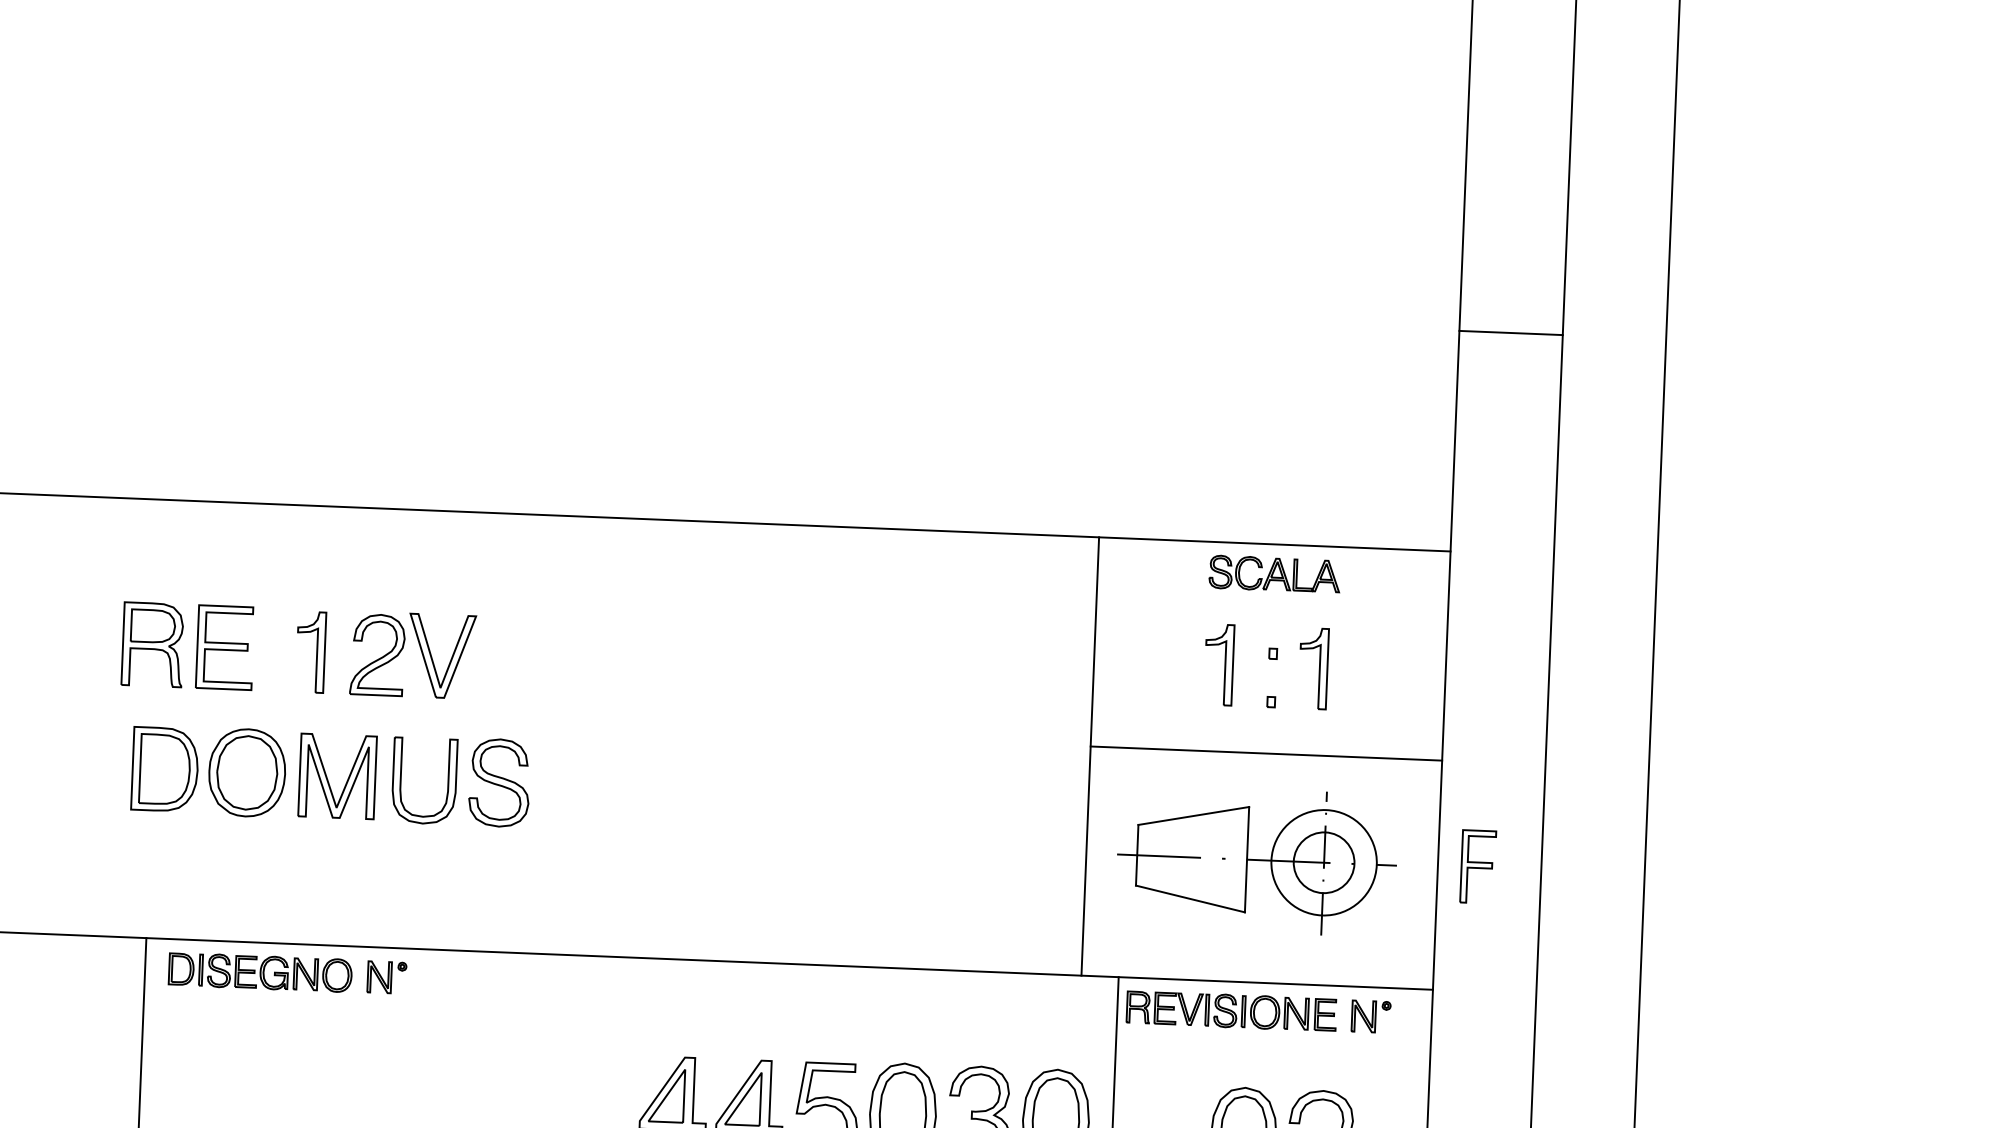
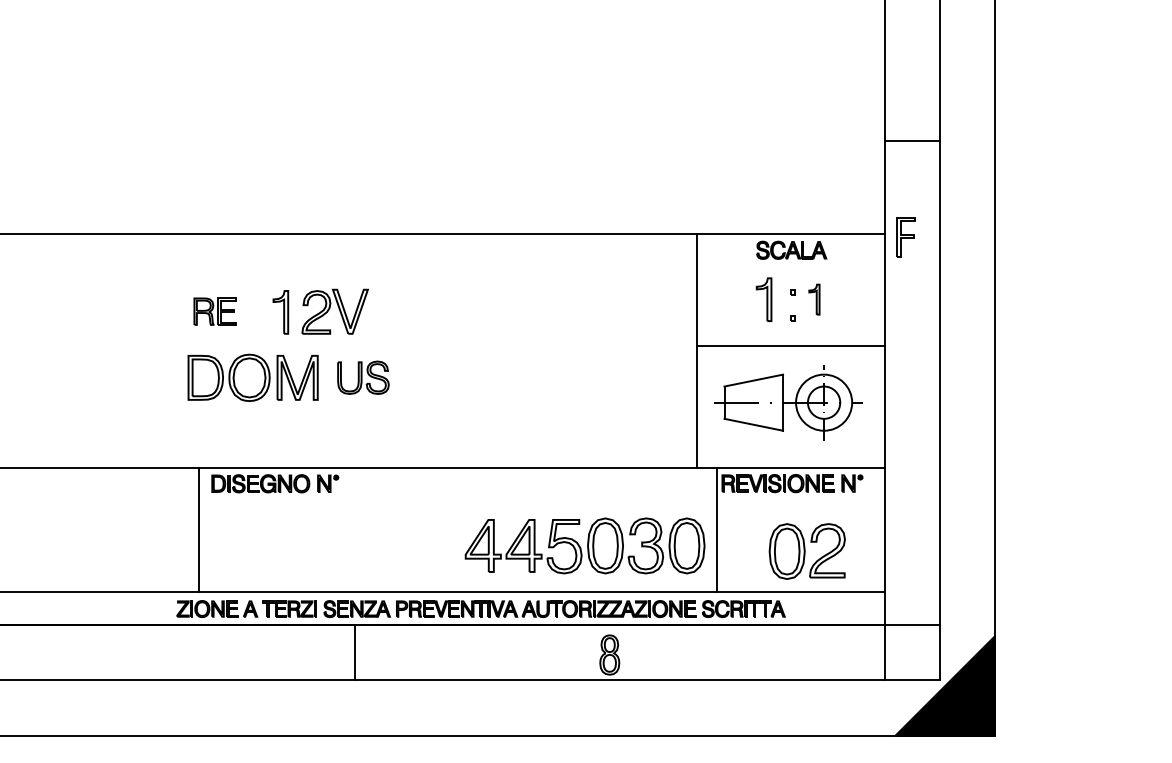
line: (1509, 332) -> (911, 140), moved
part: (186, 645) -> (214, 311), size x0.6
part: (1313, 668) -> (814, 299), size x0.7
part: (461, 780) -> (363, 377), size x0.7
part: (1477, 866) -> (905, 237), moved

